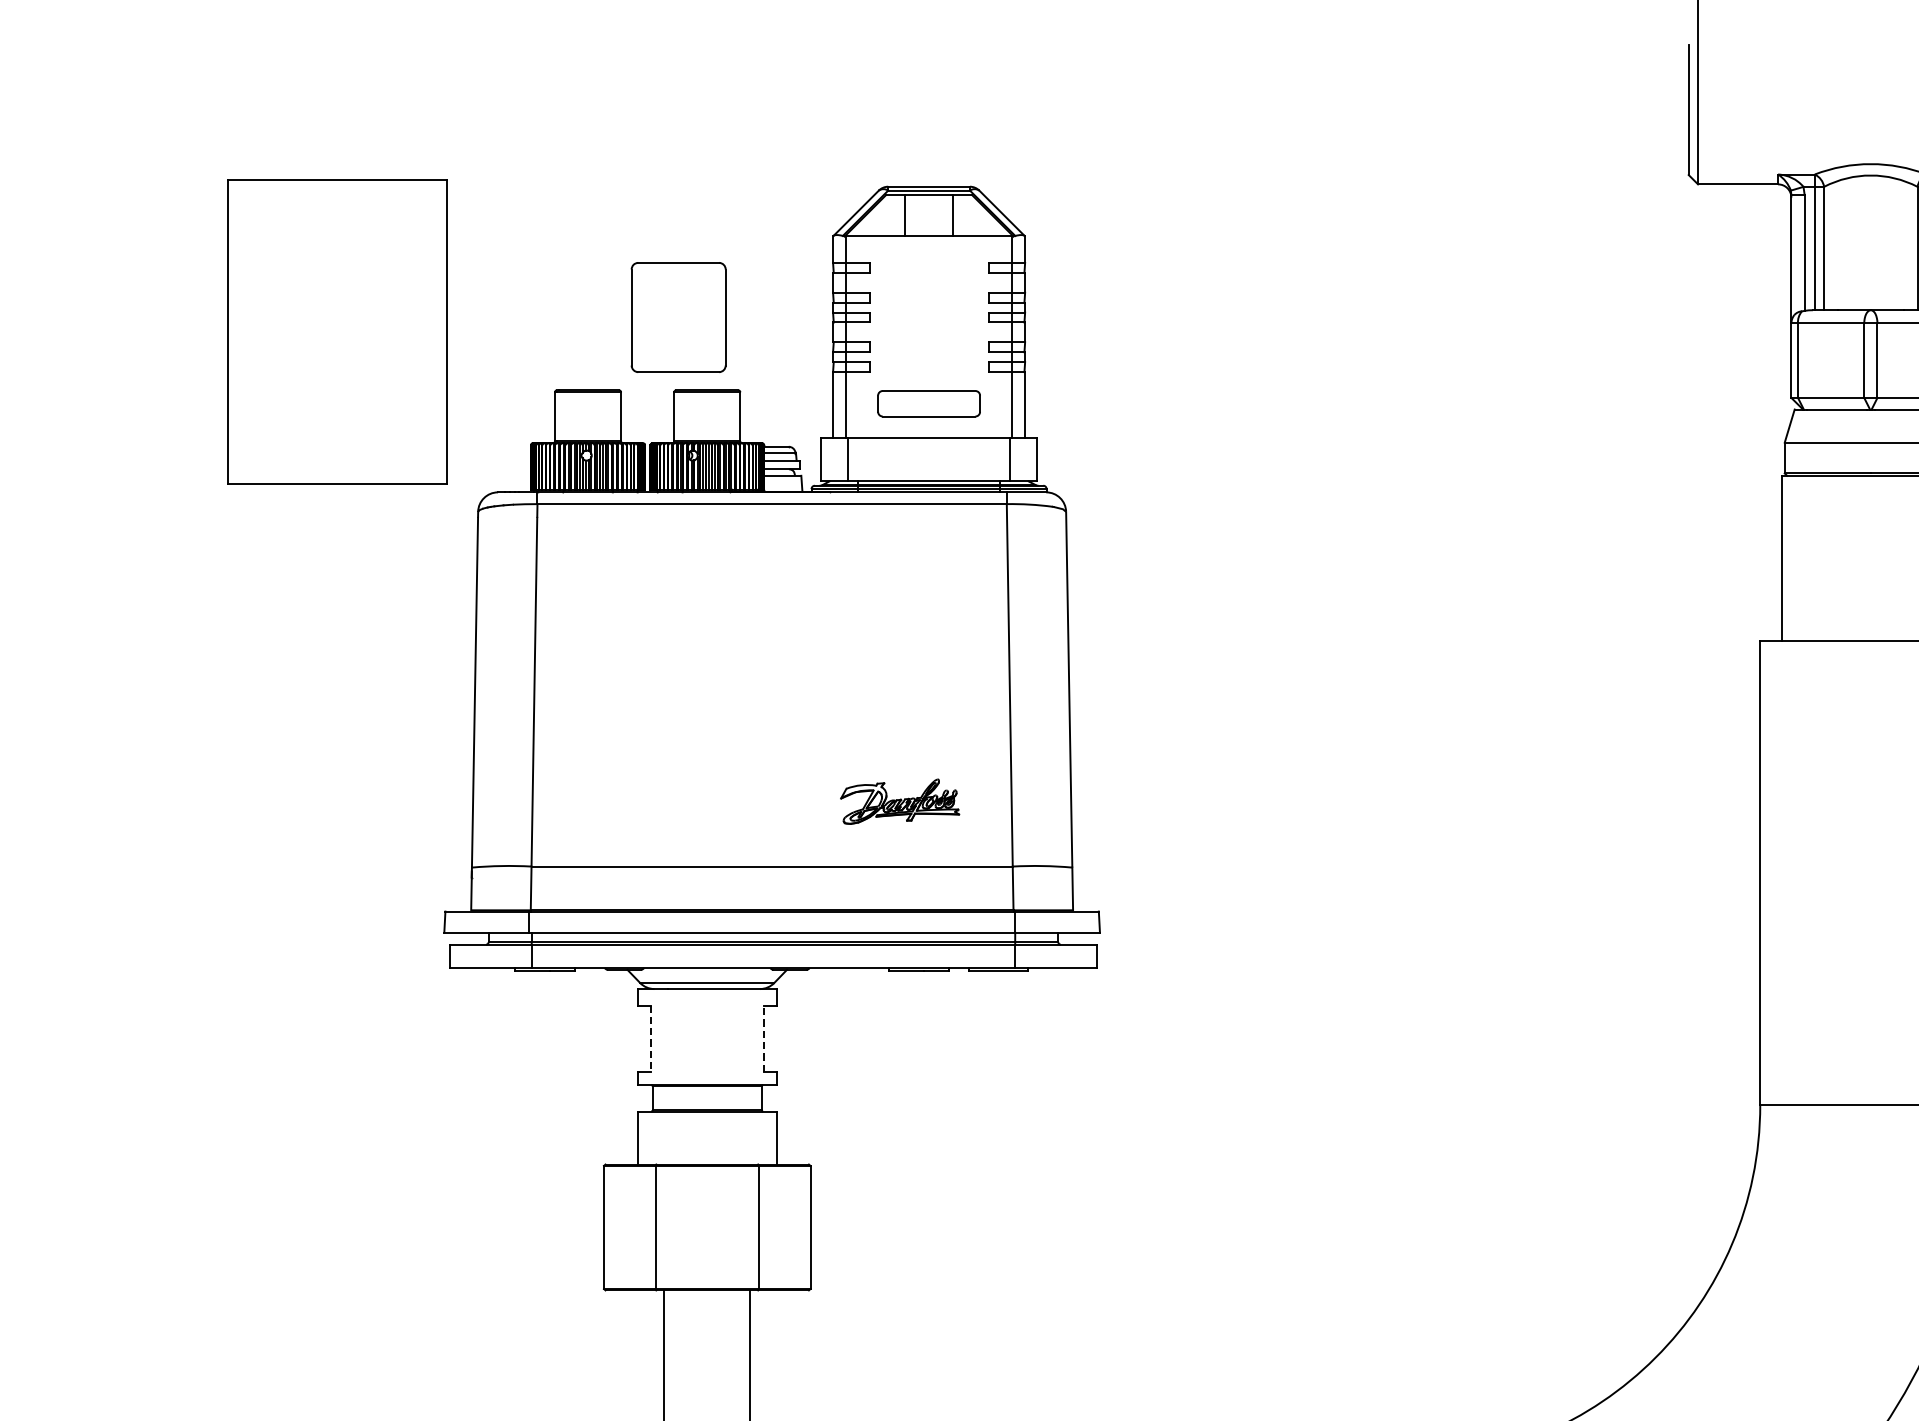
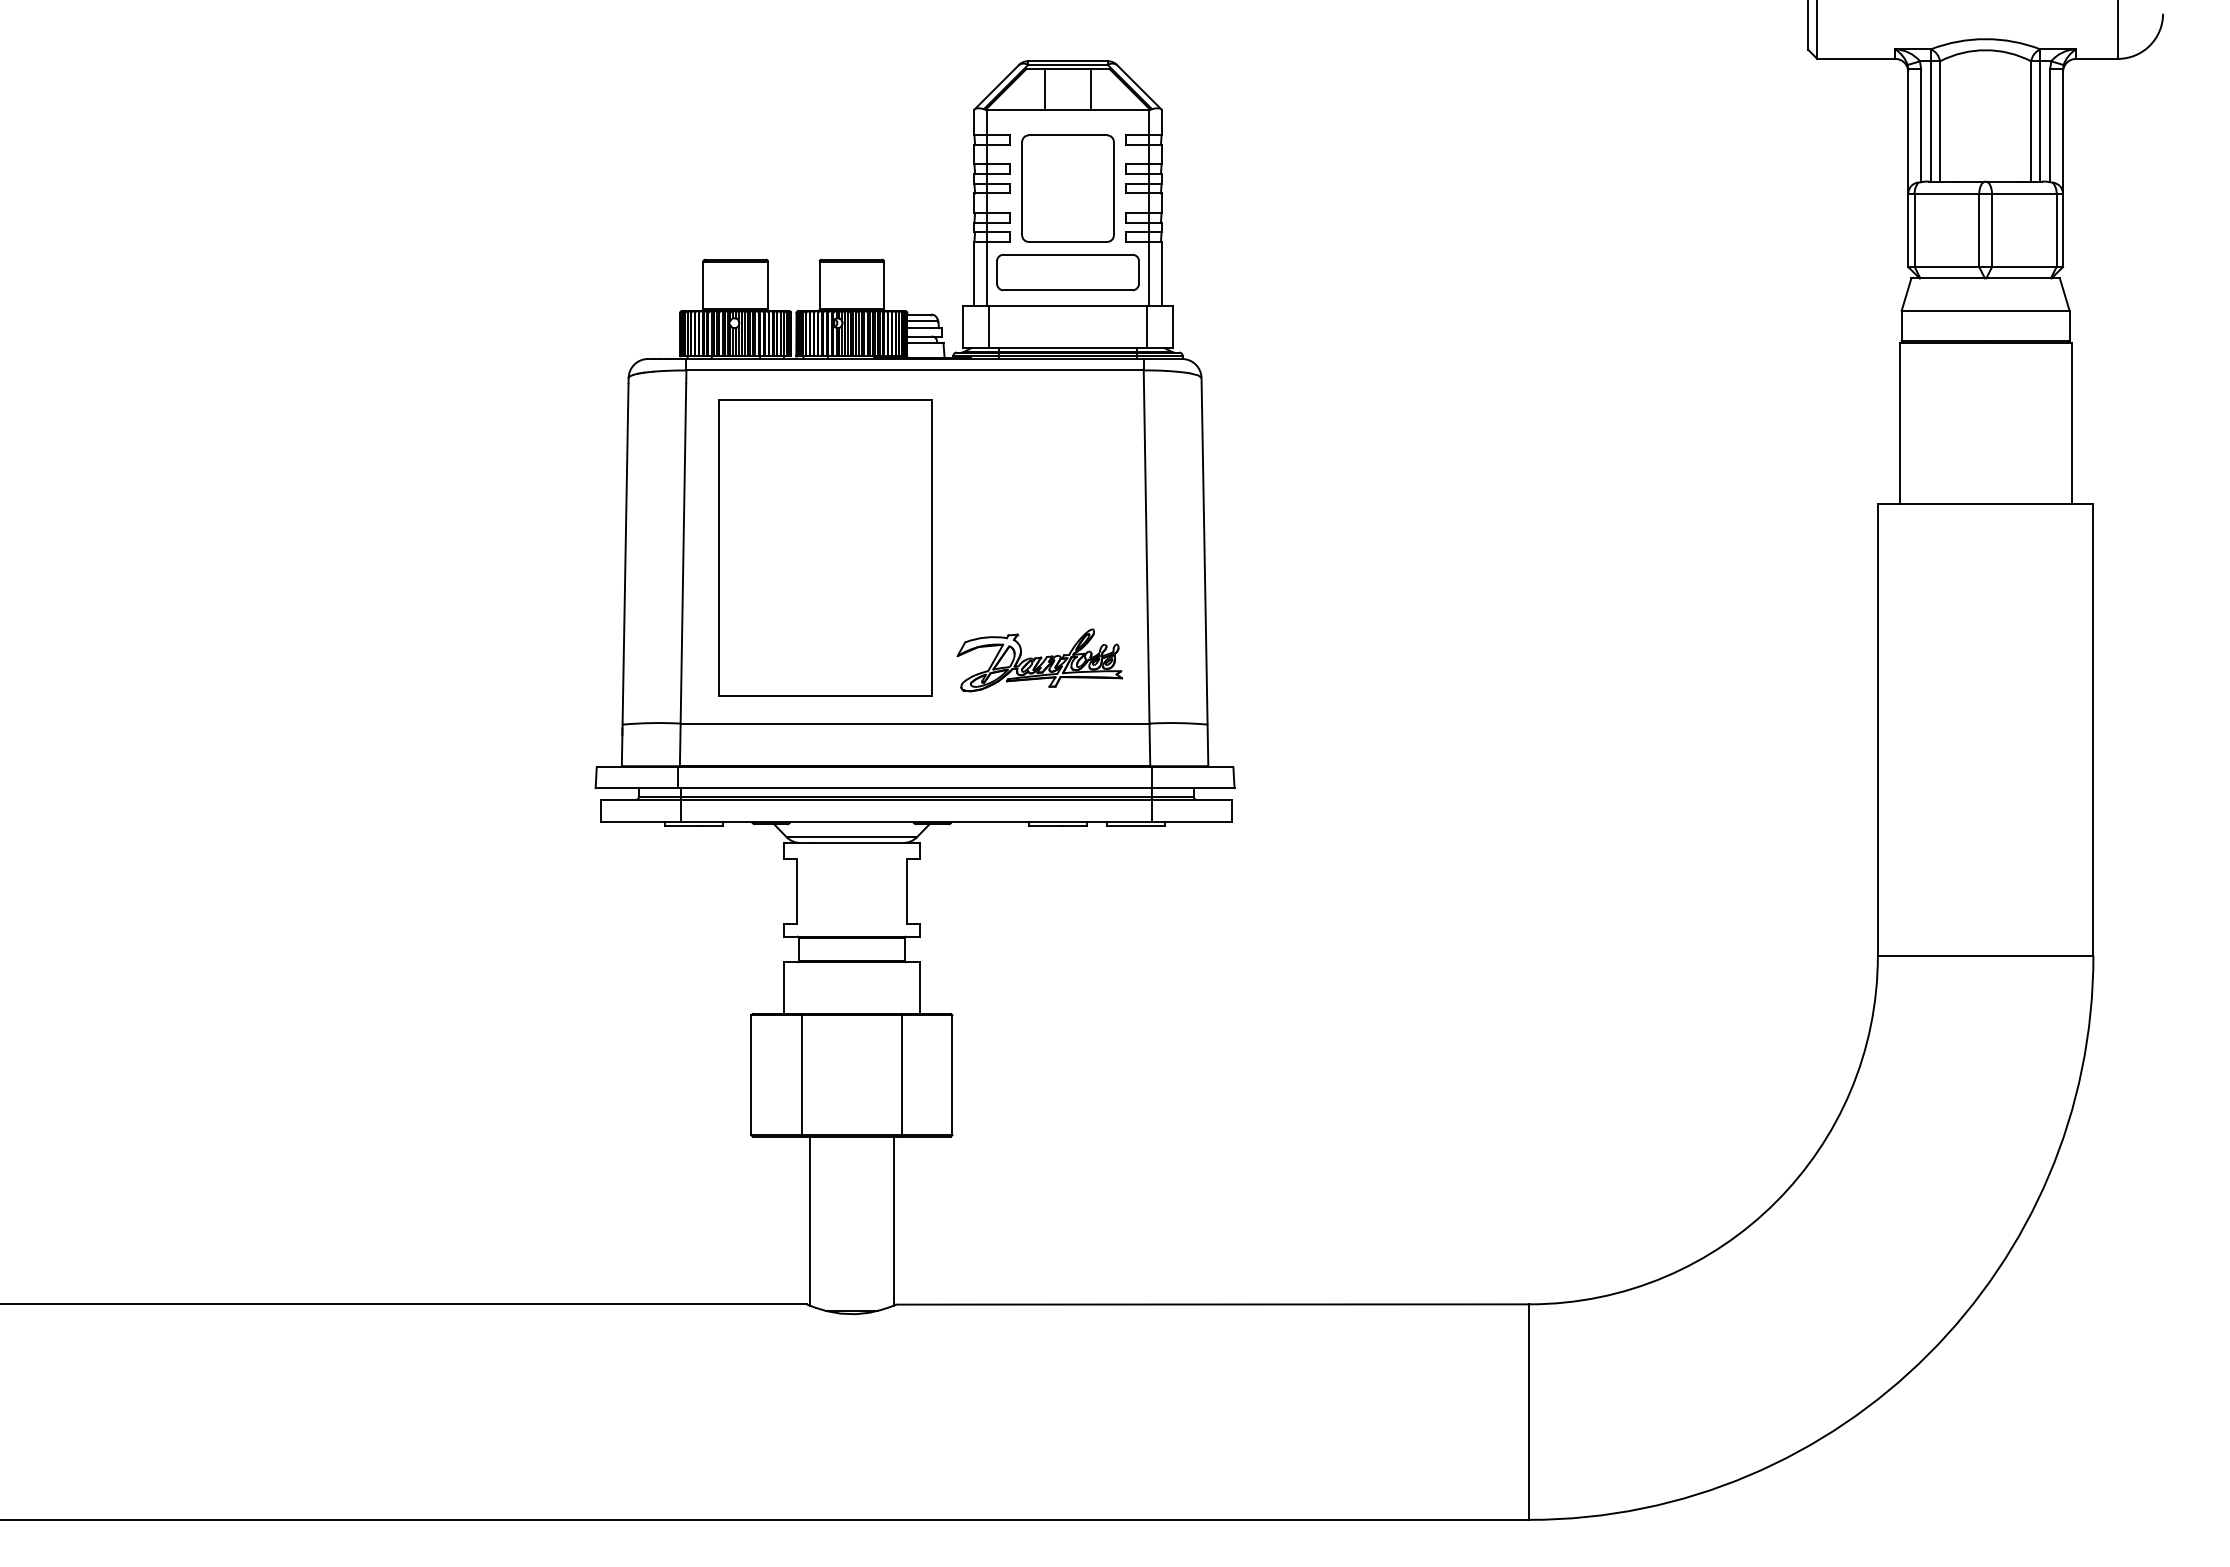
part: (678, 317) -> (1067, 188), moved
part: (337, 331) -> (825, 547), moved
part: (928, 403) -> (1067, 272), size x1.43
part: (899, 801) -> (1039, 660), size x1.43
line: (763, 1037) -> (906, 890), dashed -> solid
line: (651, 1038) -> (797, 891), dashed -> solid

